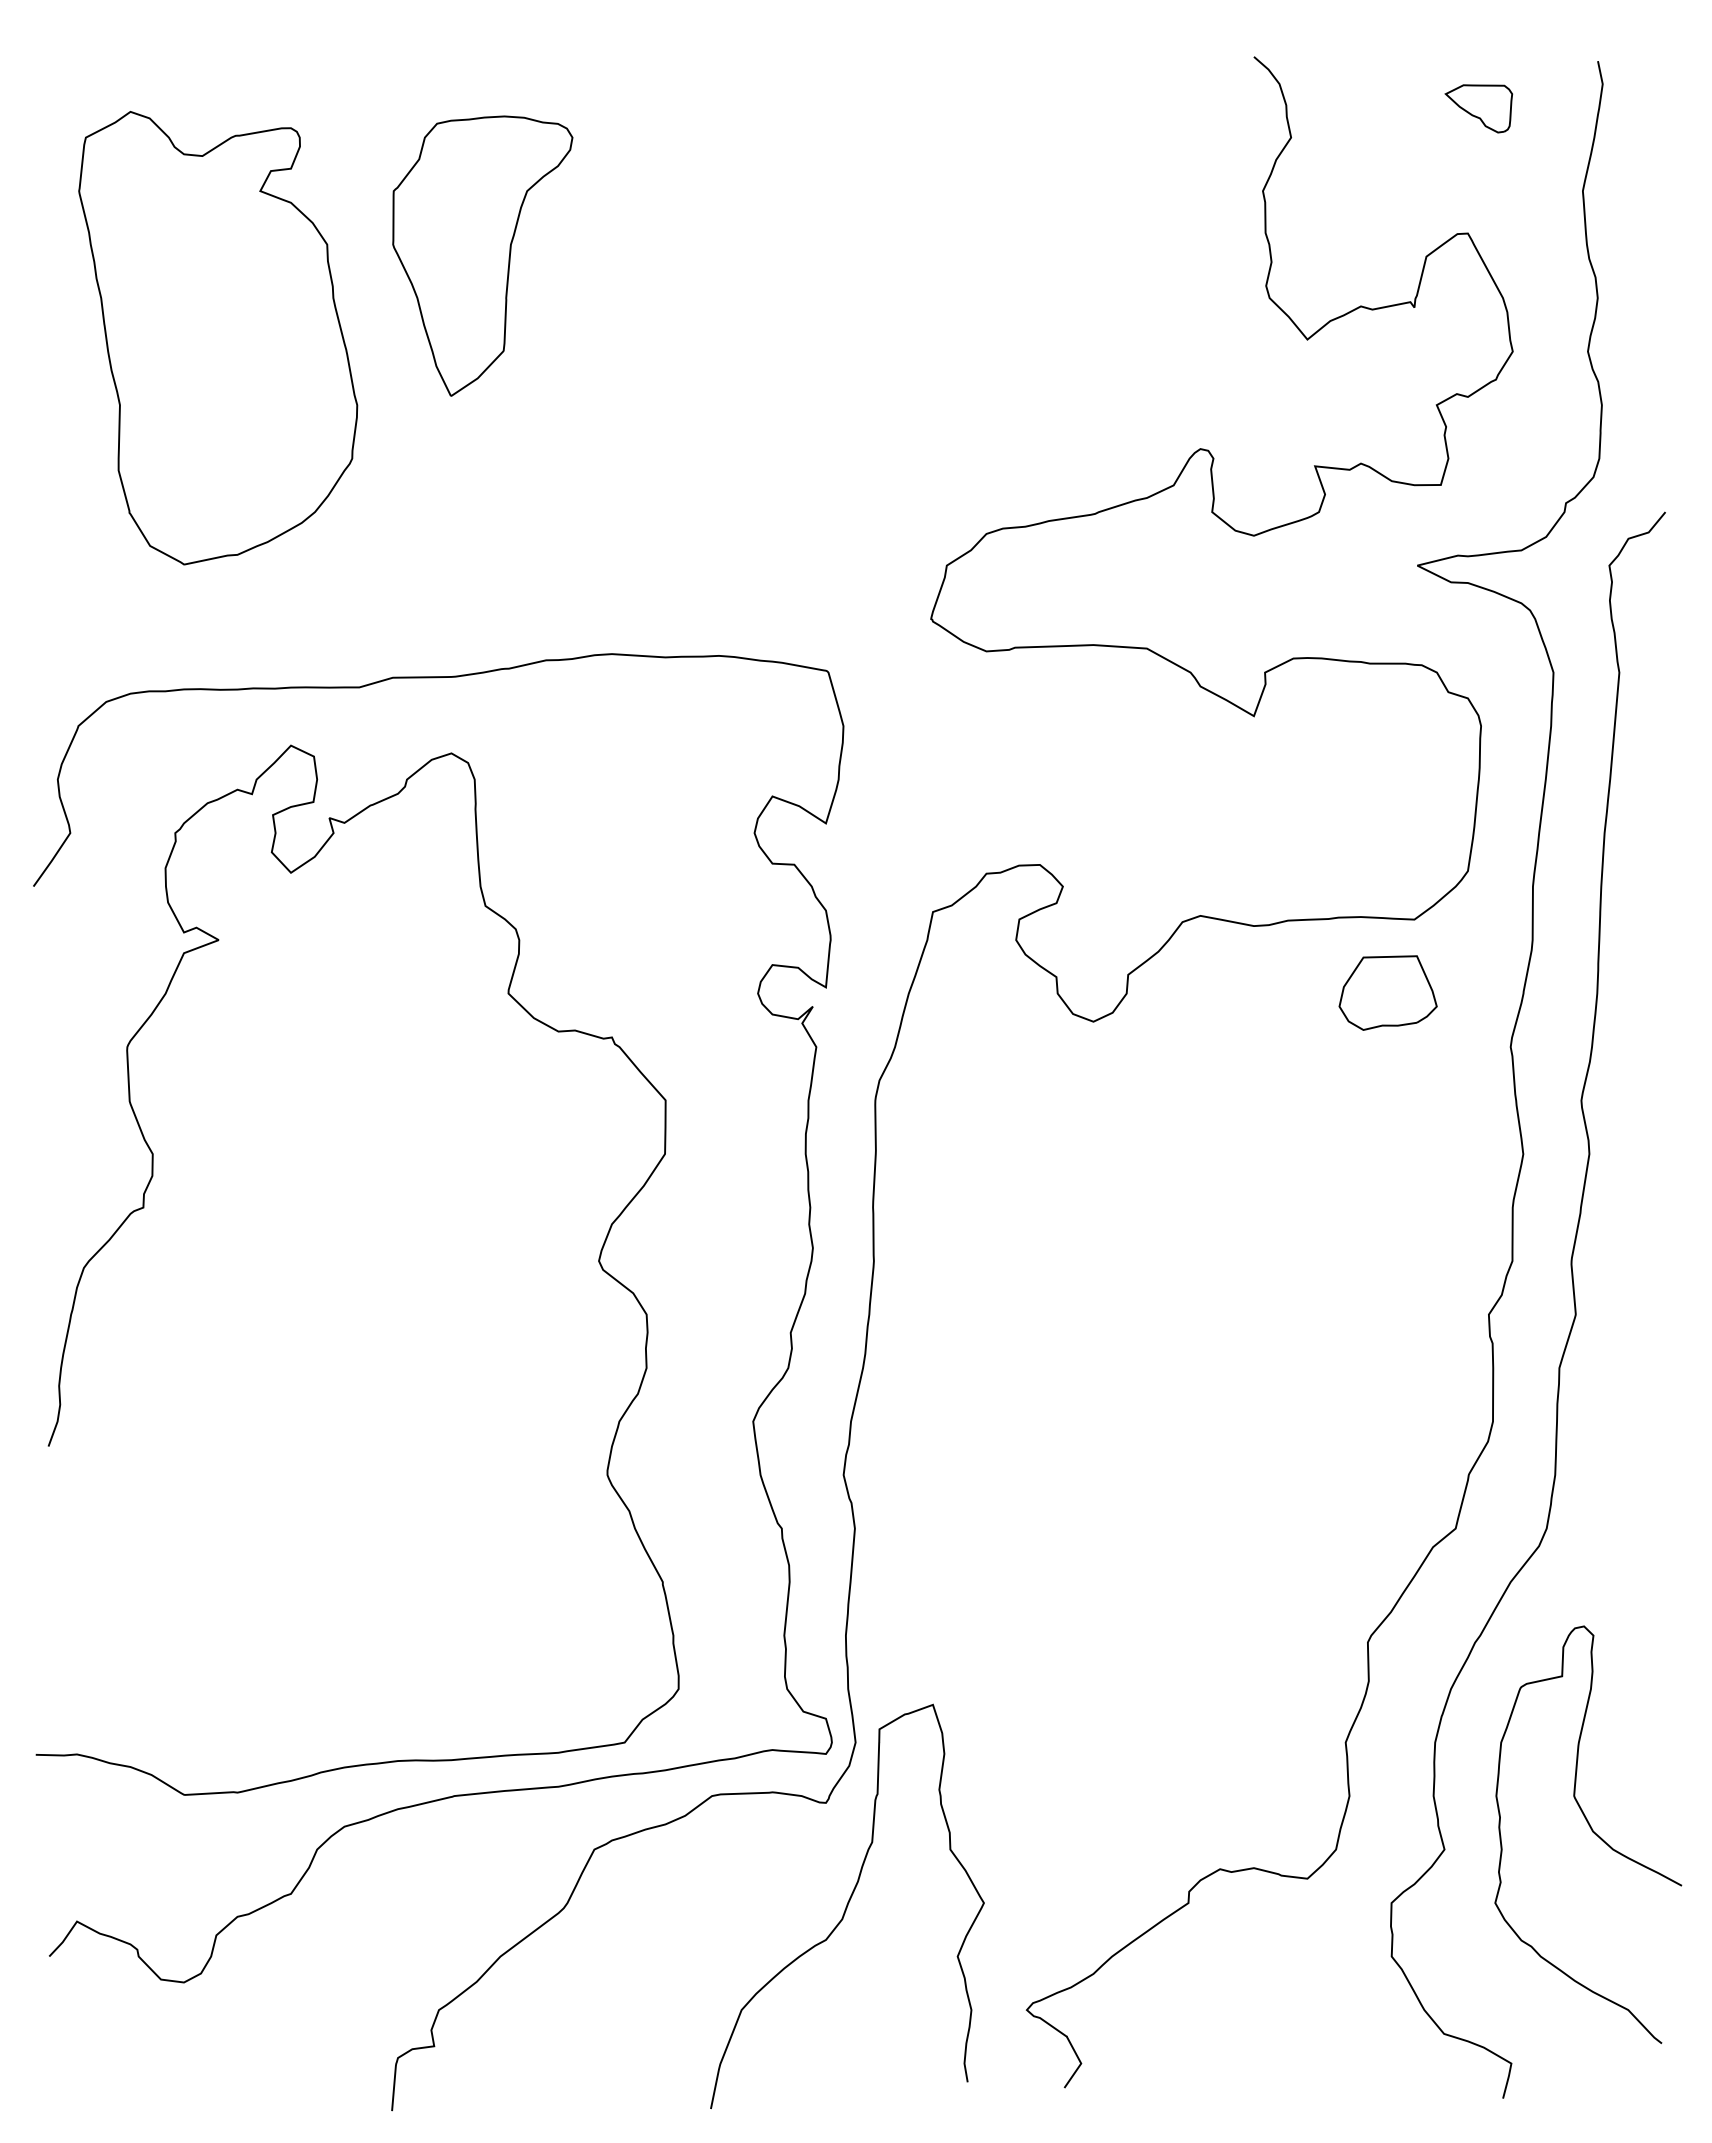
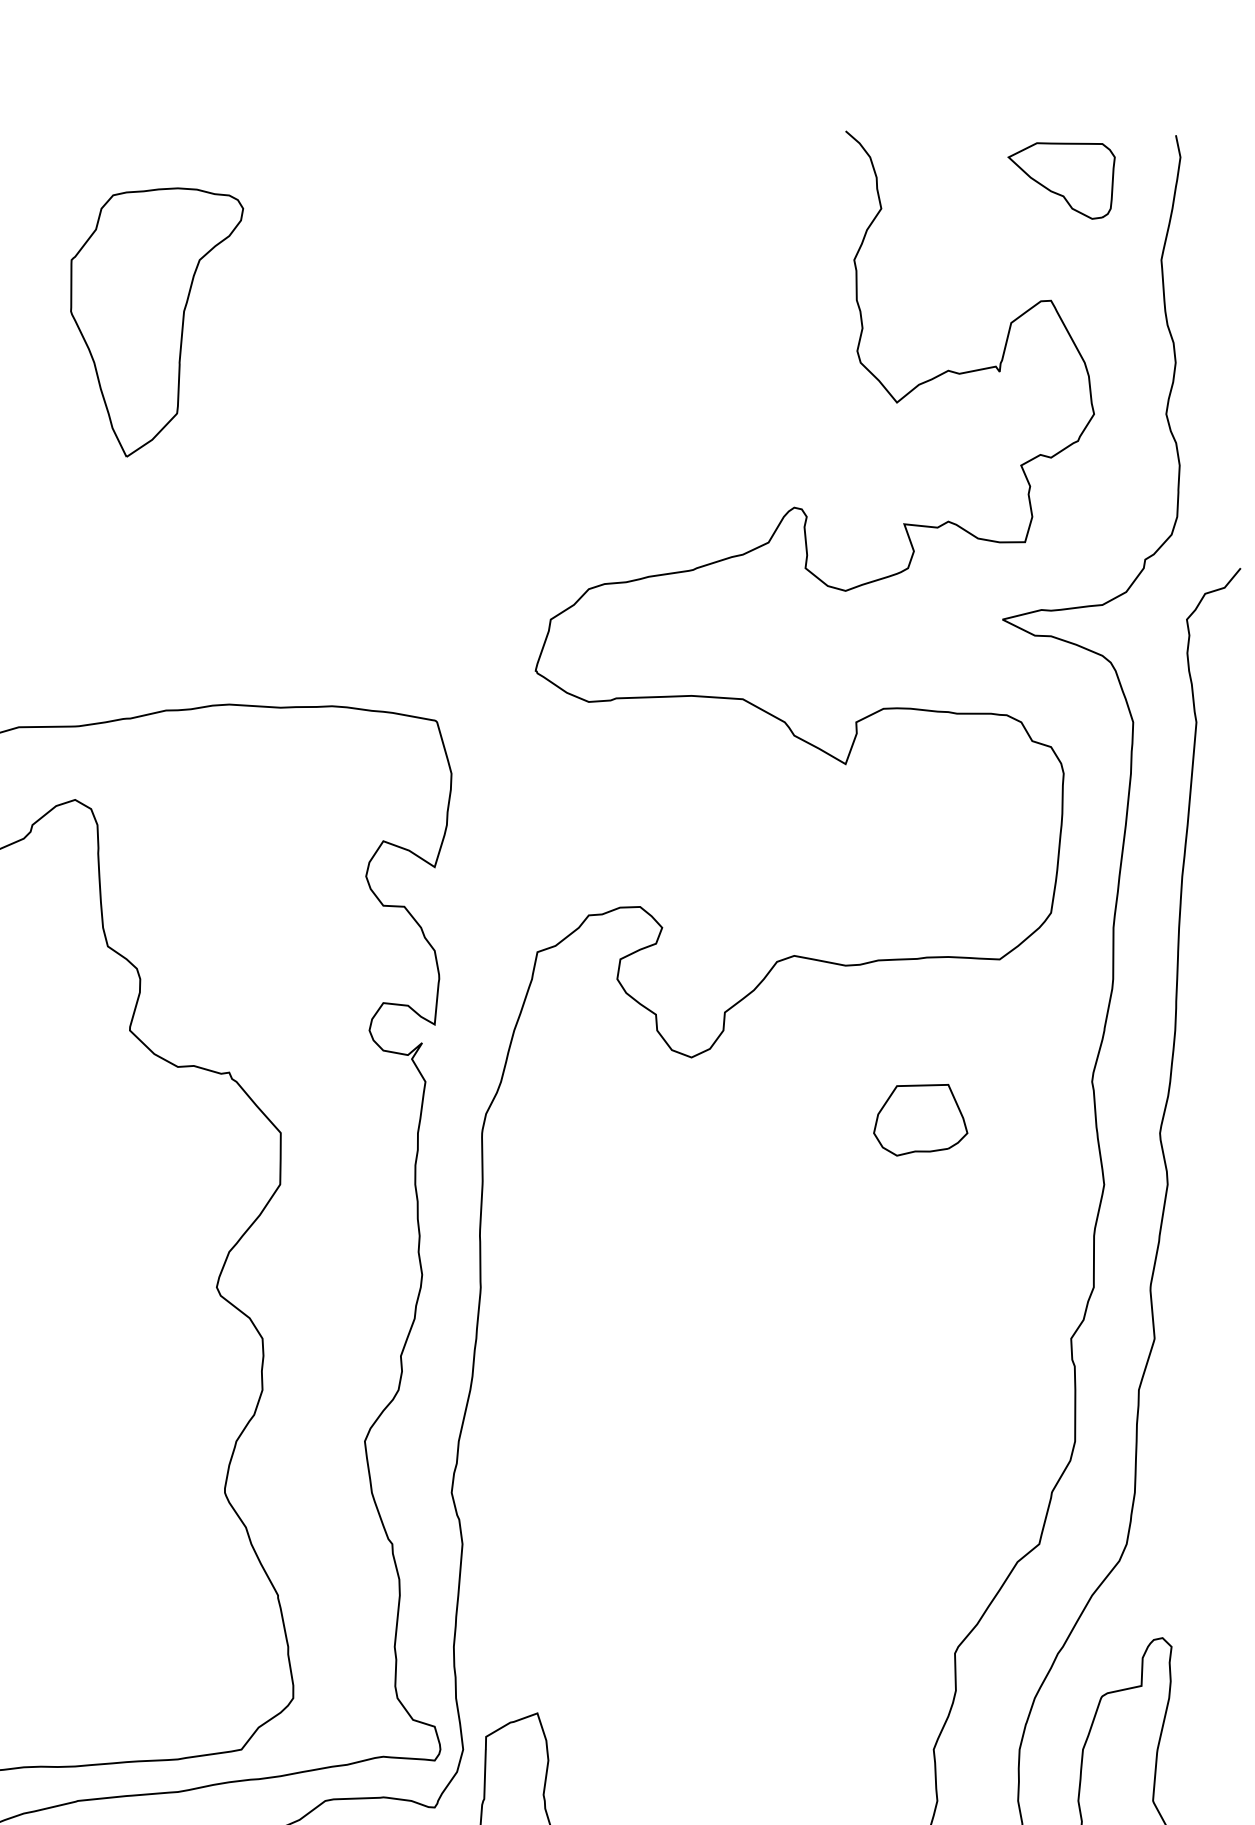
part: (1478, 108) -> (1061, 180), size x1.67
part: (482, 255) -> (156, 321), moved
part: (1387, 992) -> (920, 1119), moved

